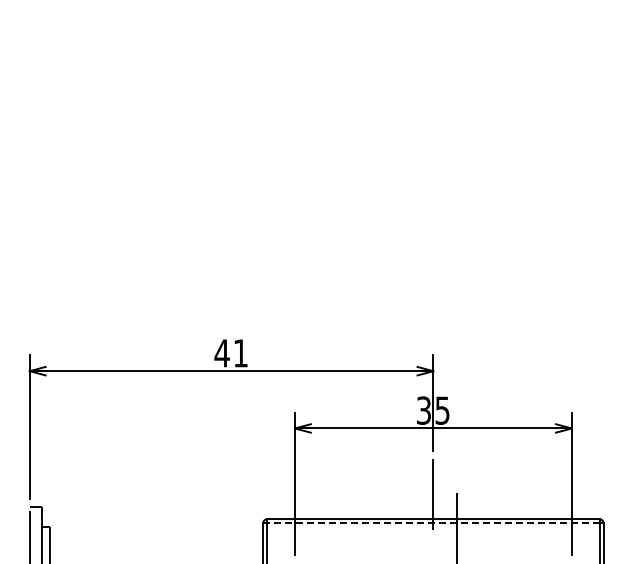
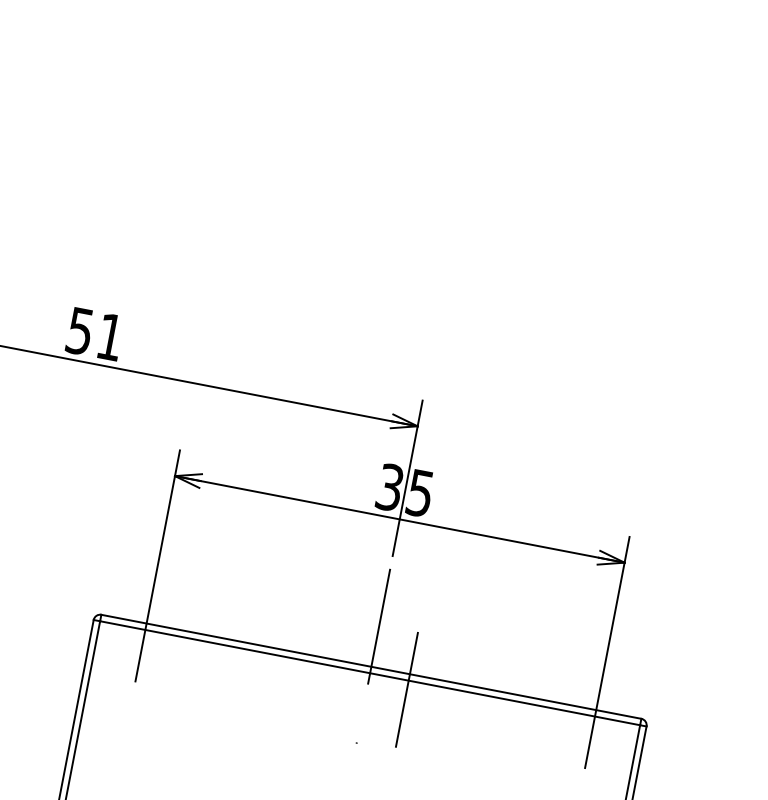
text: (221, 353) -> (78, 331), 41 -> 51
line: (432, 523) -> (368, 673), dashed -> solid

